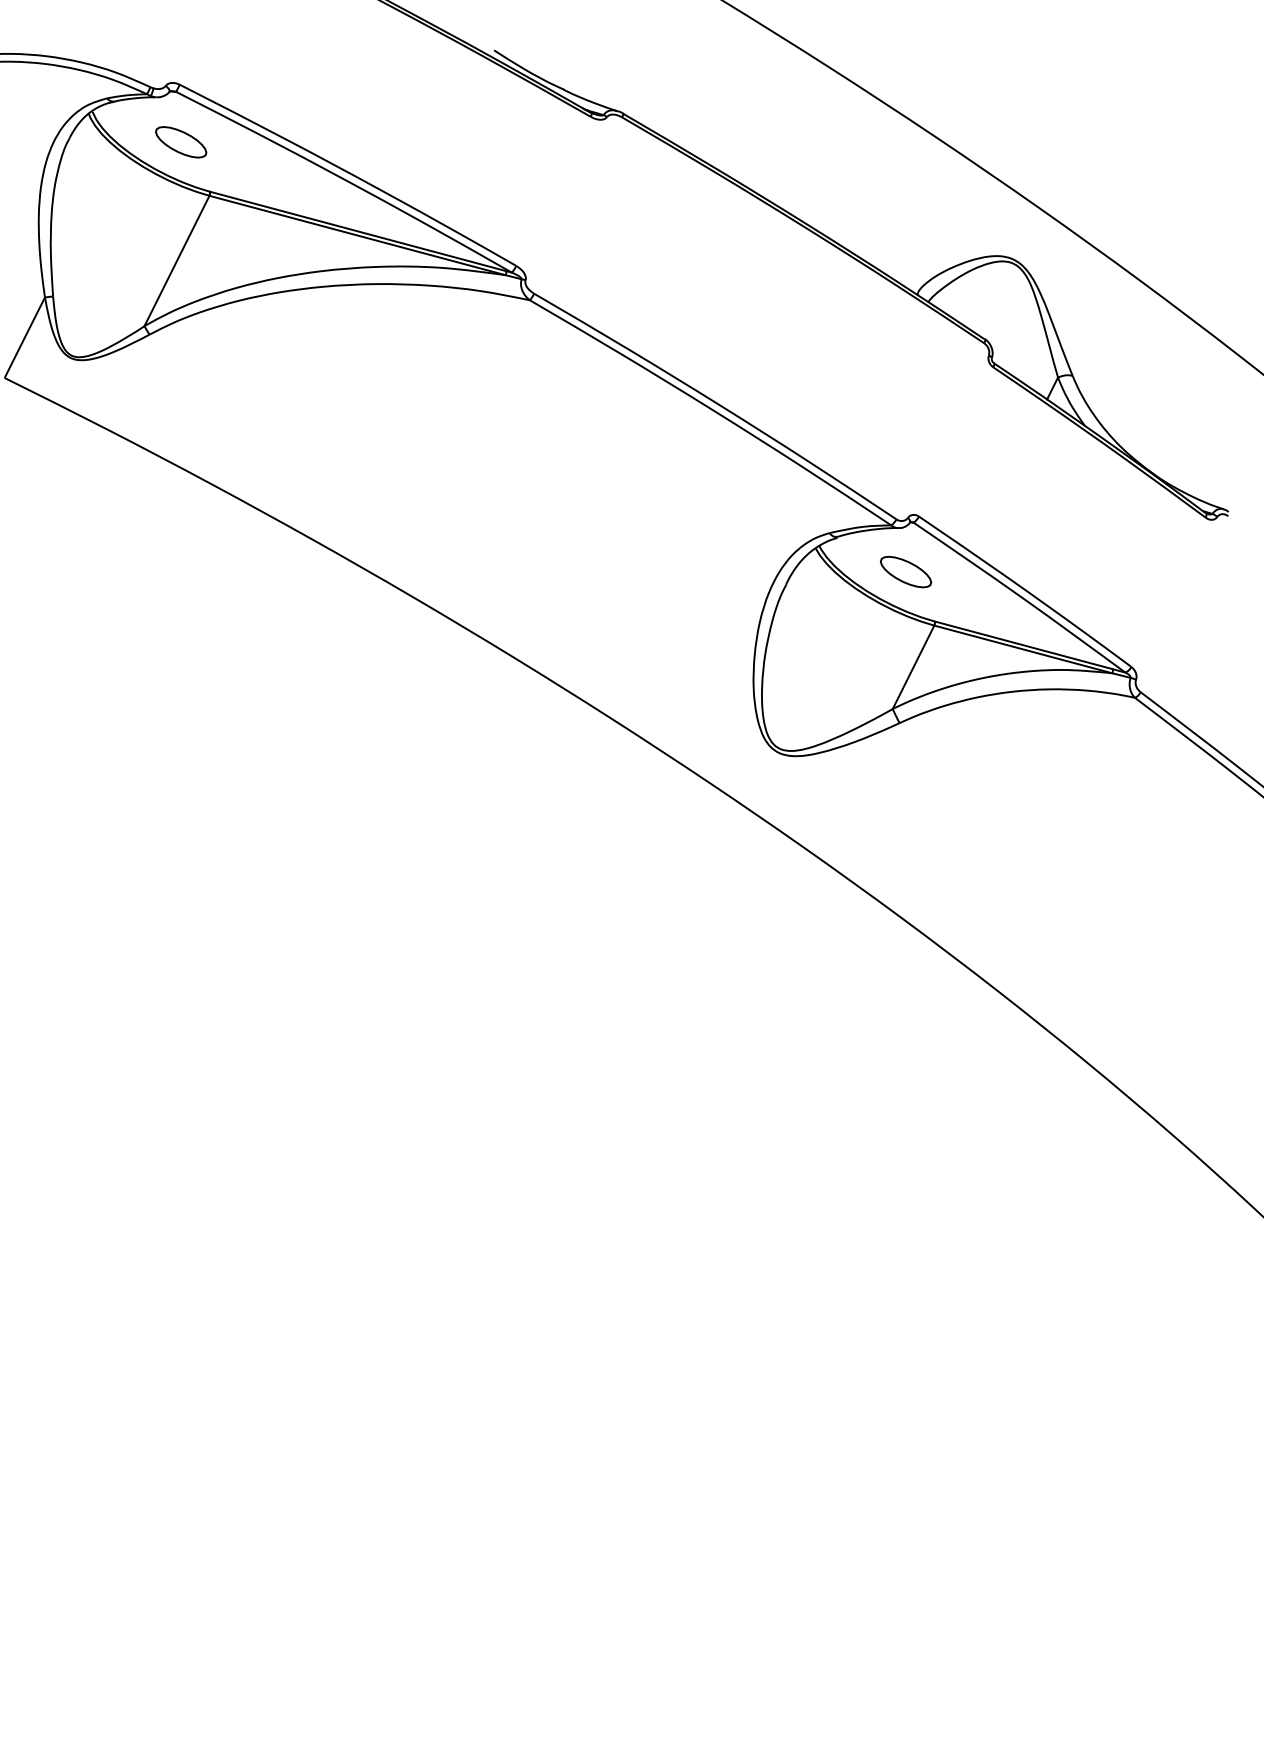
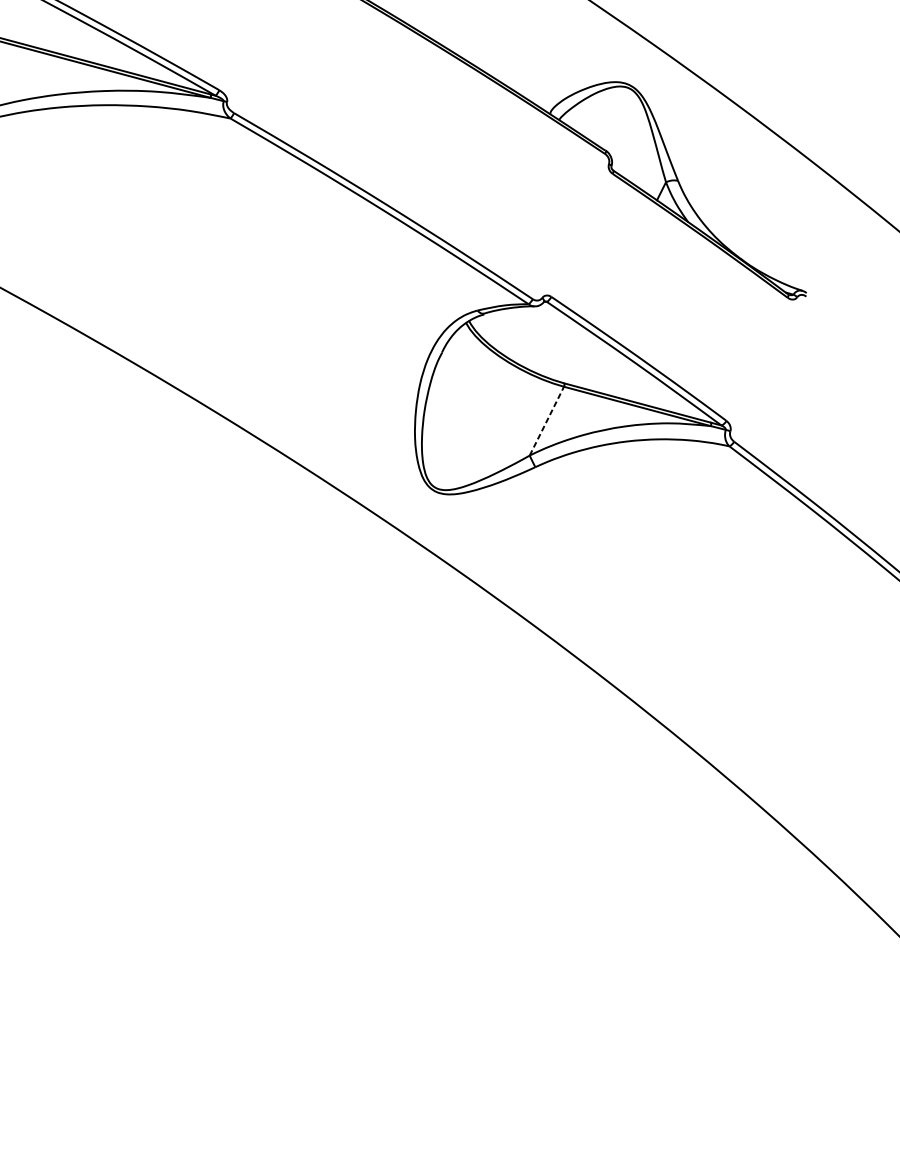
part: (905, 571) -> (540, 342), removed
line: (913, 667) -> (546, 421), solid -> dashed

